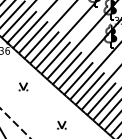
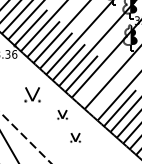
line: (78, 78) -> (94, 85), removed
part: (23, 86) -> (32, 94), size x1.6
line: (90, 88) -> (107, 96), removed
part: (50, 104) -> (62, 114), added

